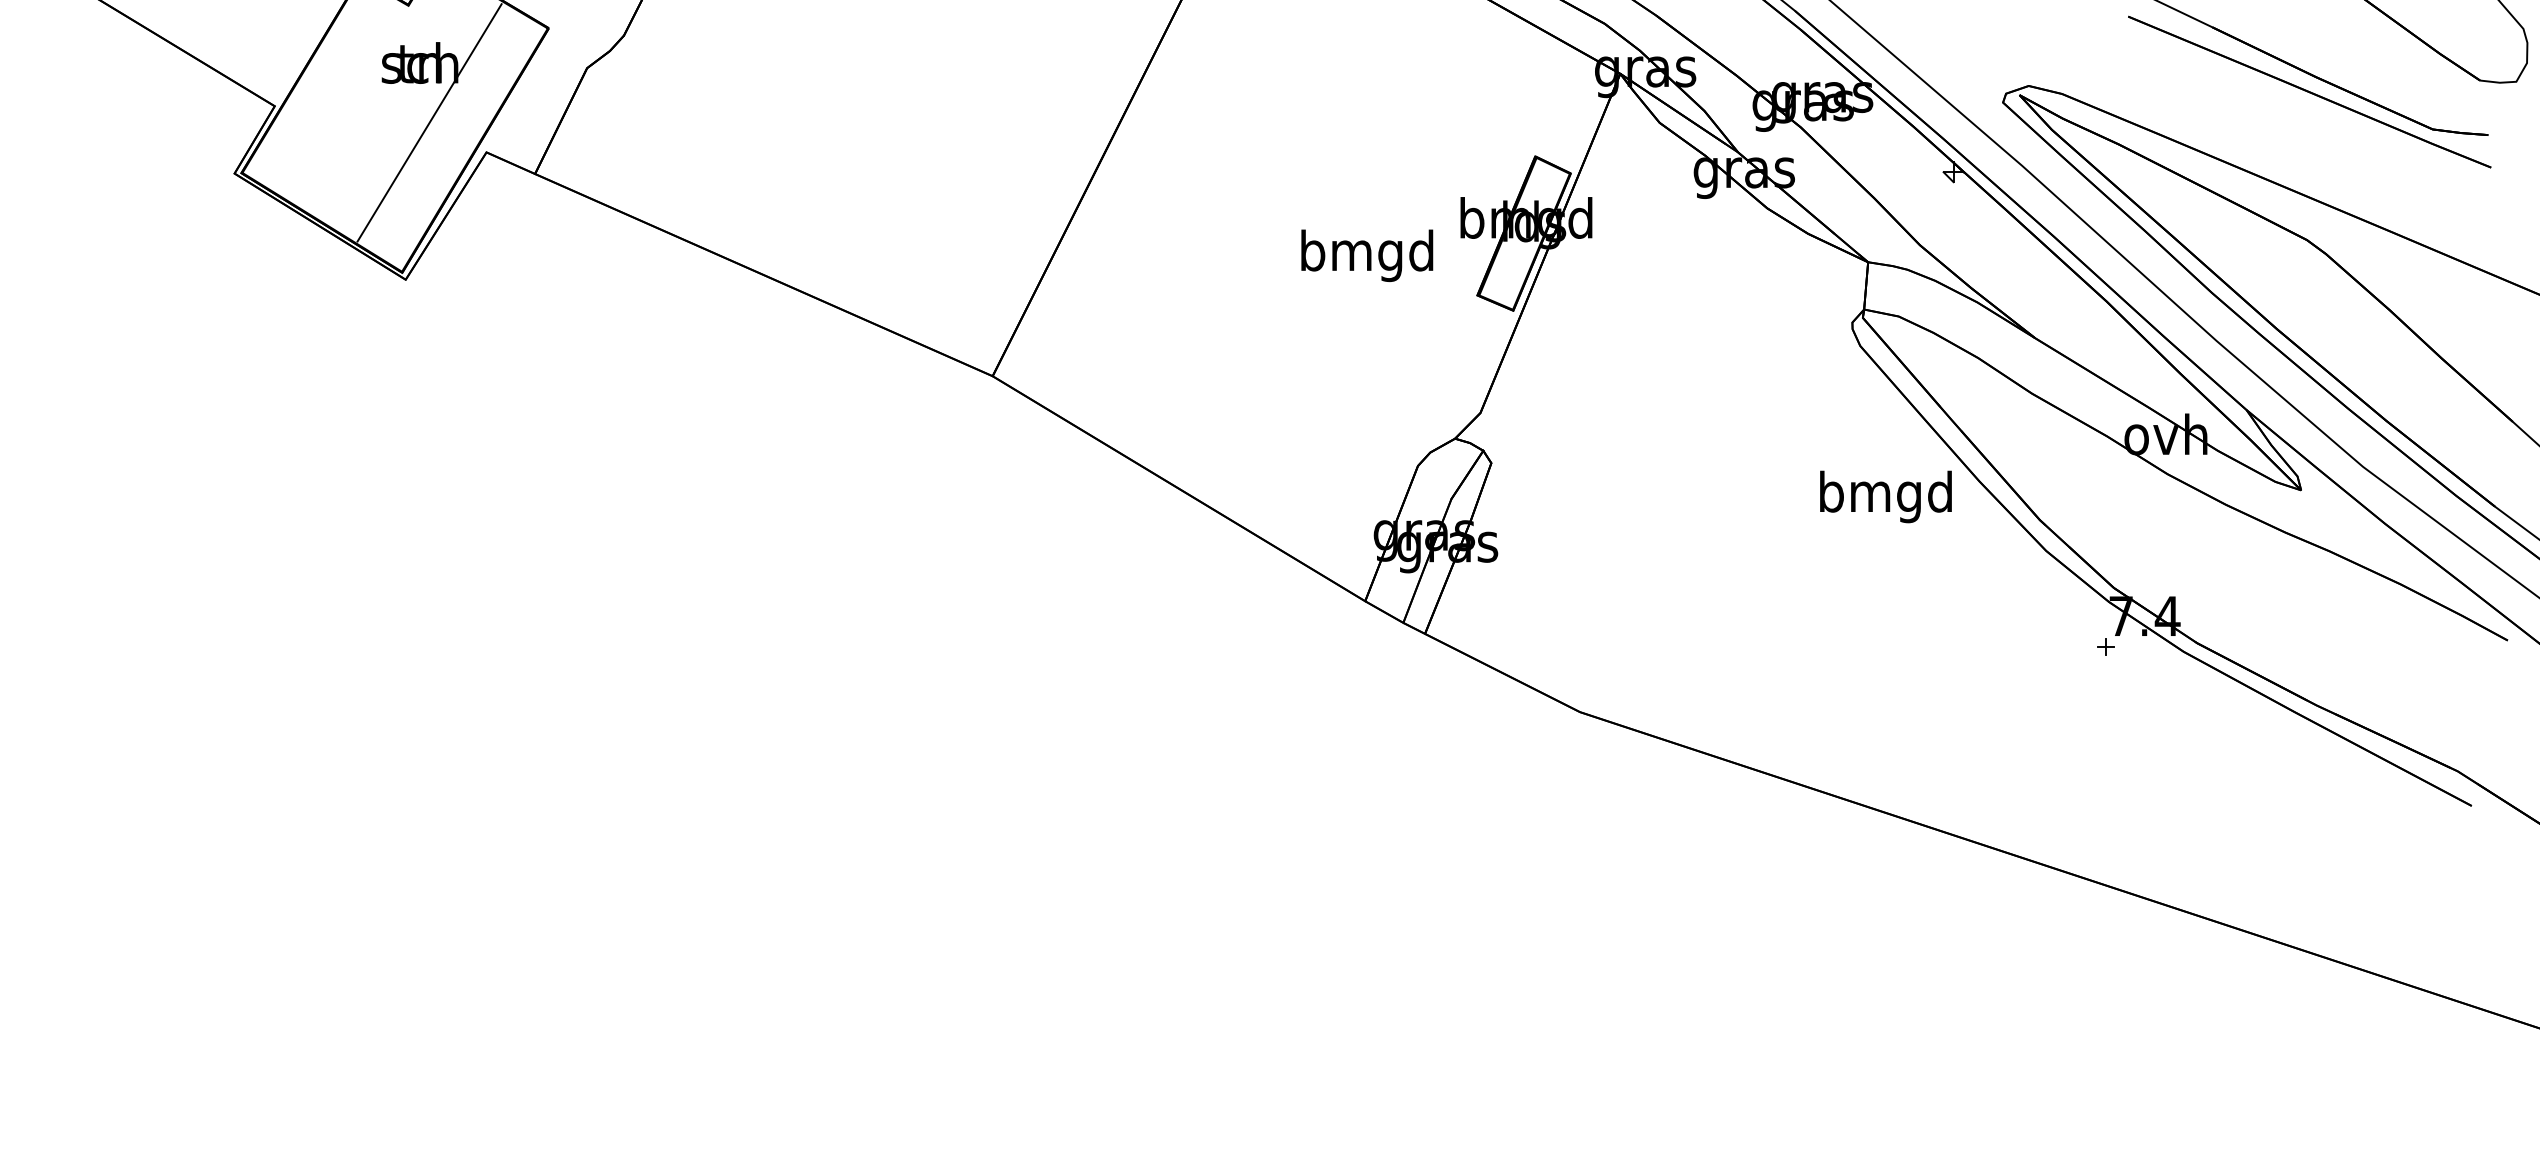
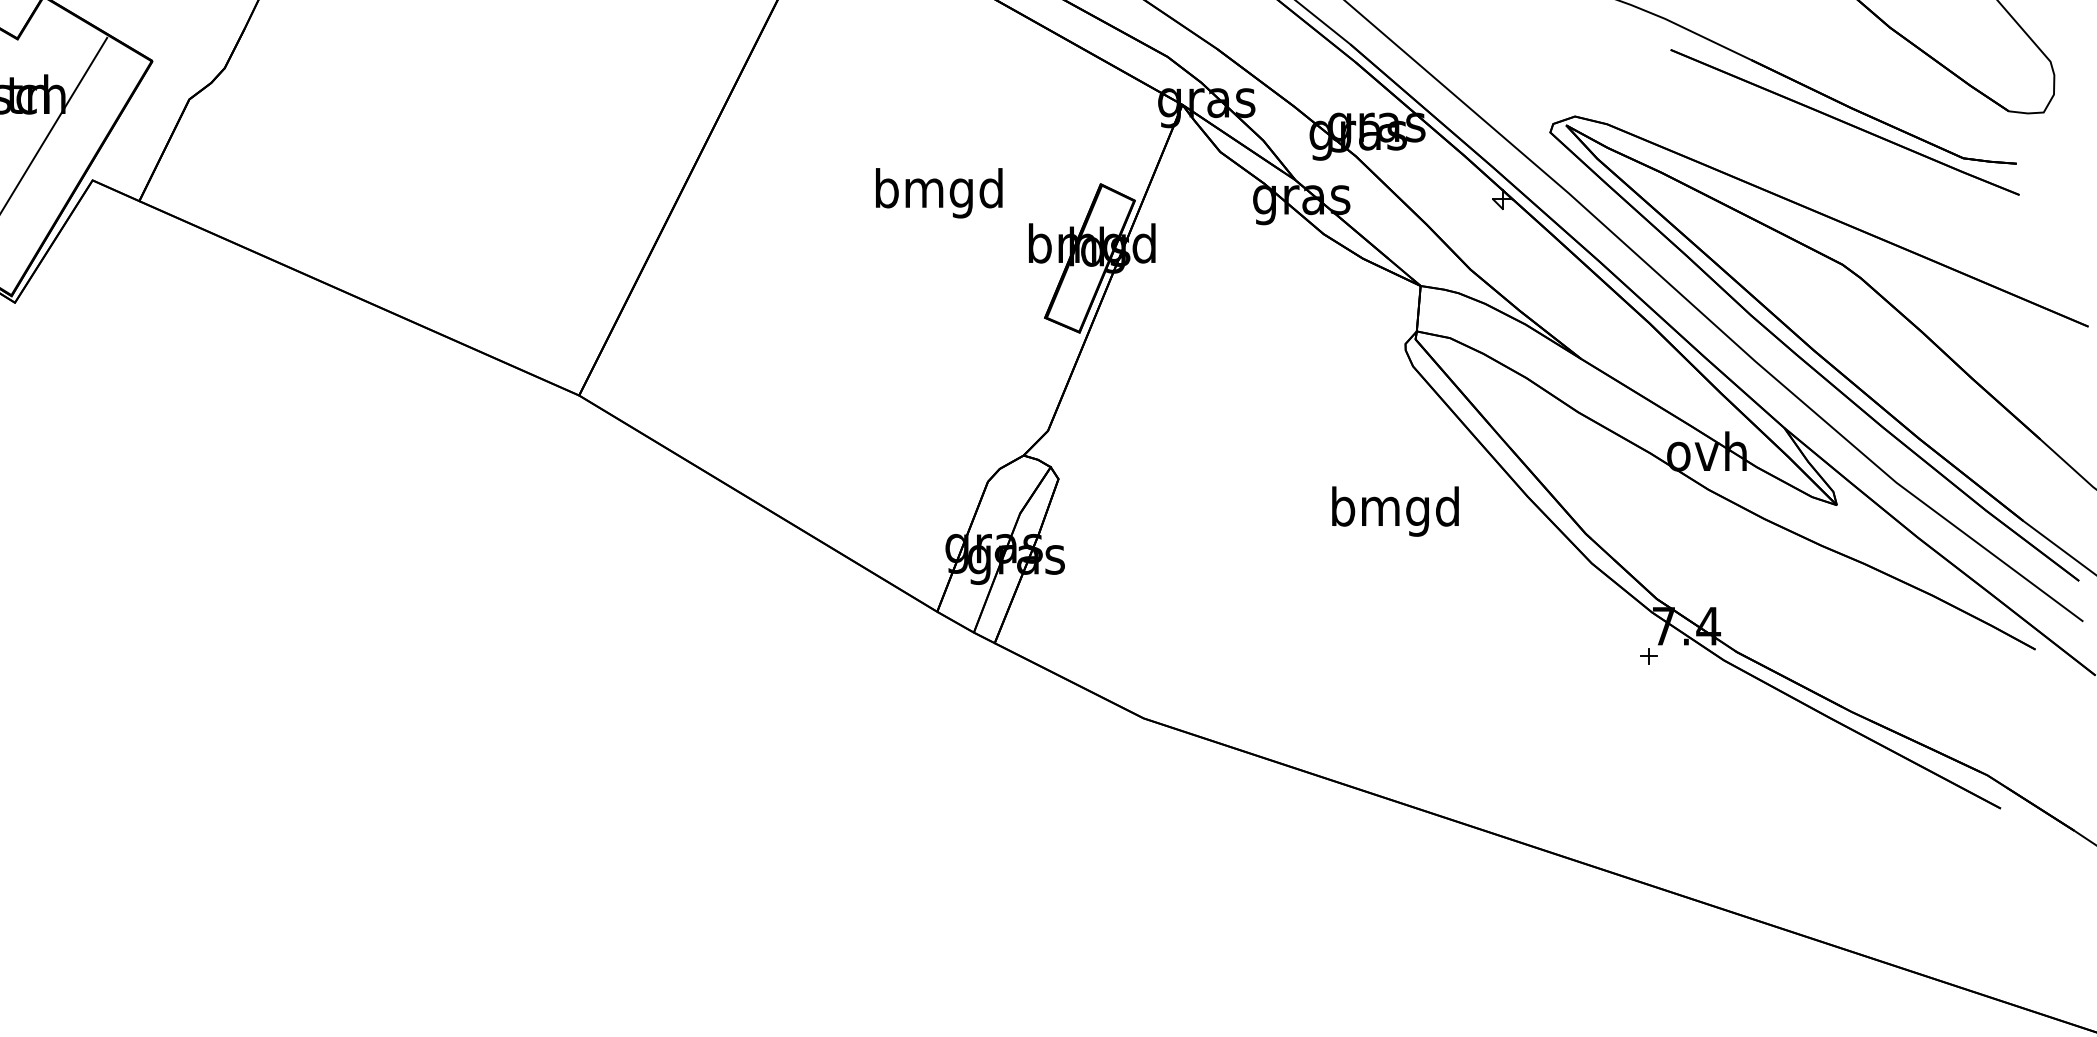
text: (1367, 255) -> (939, 192), moved
text: (1885, 496) -> (1395, 511), moved

